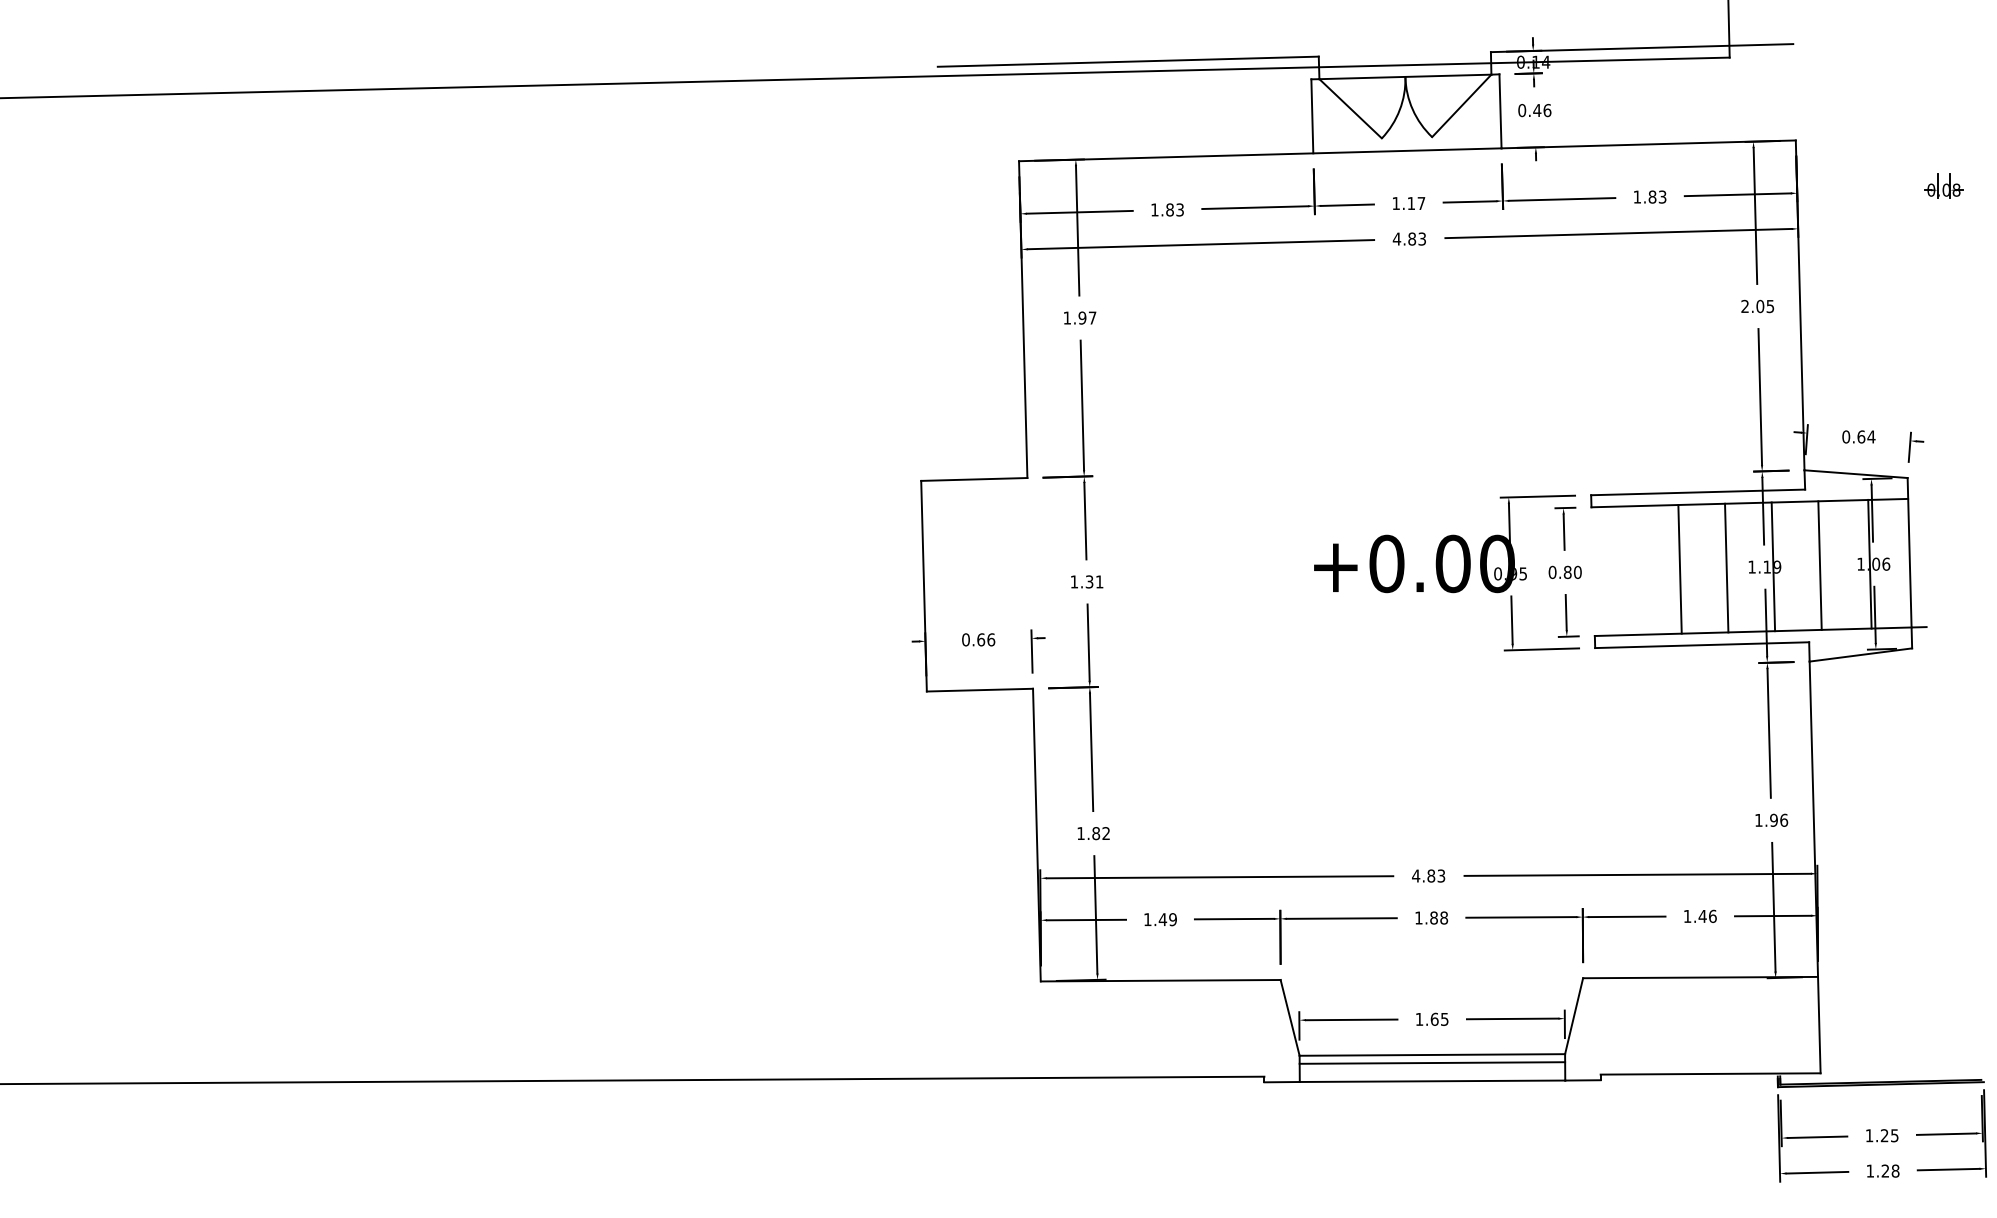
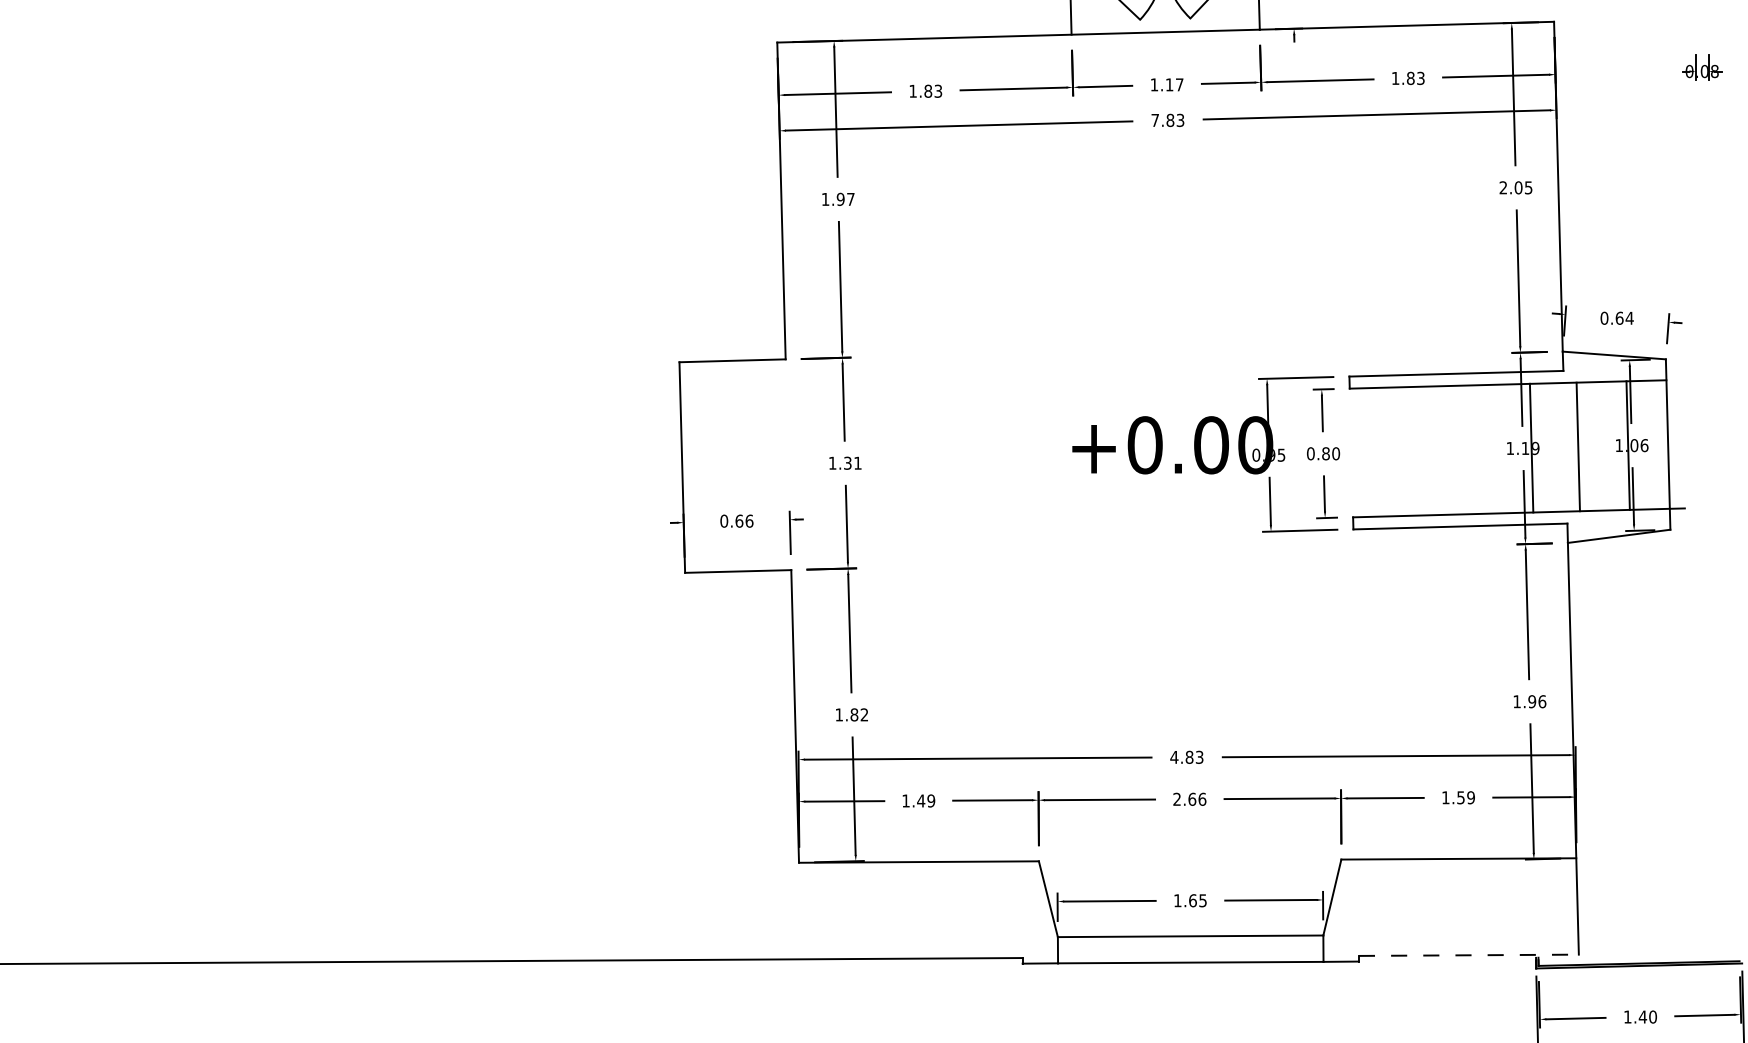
text: (1396, 238) -> (1154, 119), 4.83 -> 7.83
line: (1726, 567) -> (1484, 448), removed
line: (1679, 569) -> (1437, 450), removed
text: (1707, 916) -> (1465, 797), 1.46 -> 1.59
text: (1431, 917) -> (1189, 798), 1.88 -> 2.66
line: (1432, 1062) -> (1190, 943), removed
line: (1710, 1073) -> (1468, 954), solid -> dashed
text: (1889, 1135) -> (1647, 1016), 1.25 -> 1.40

